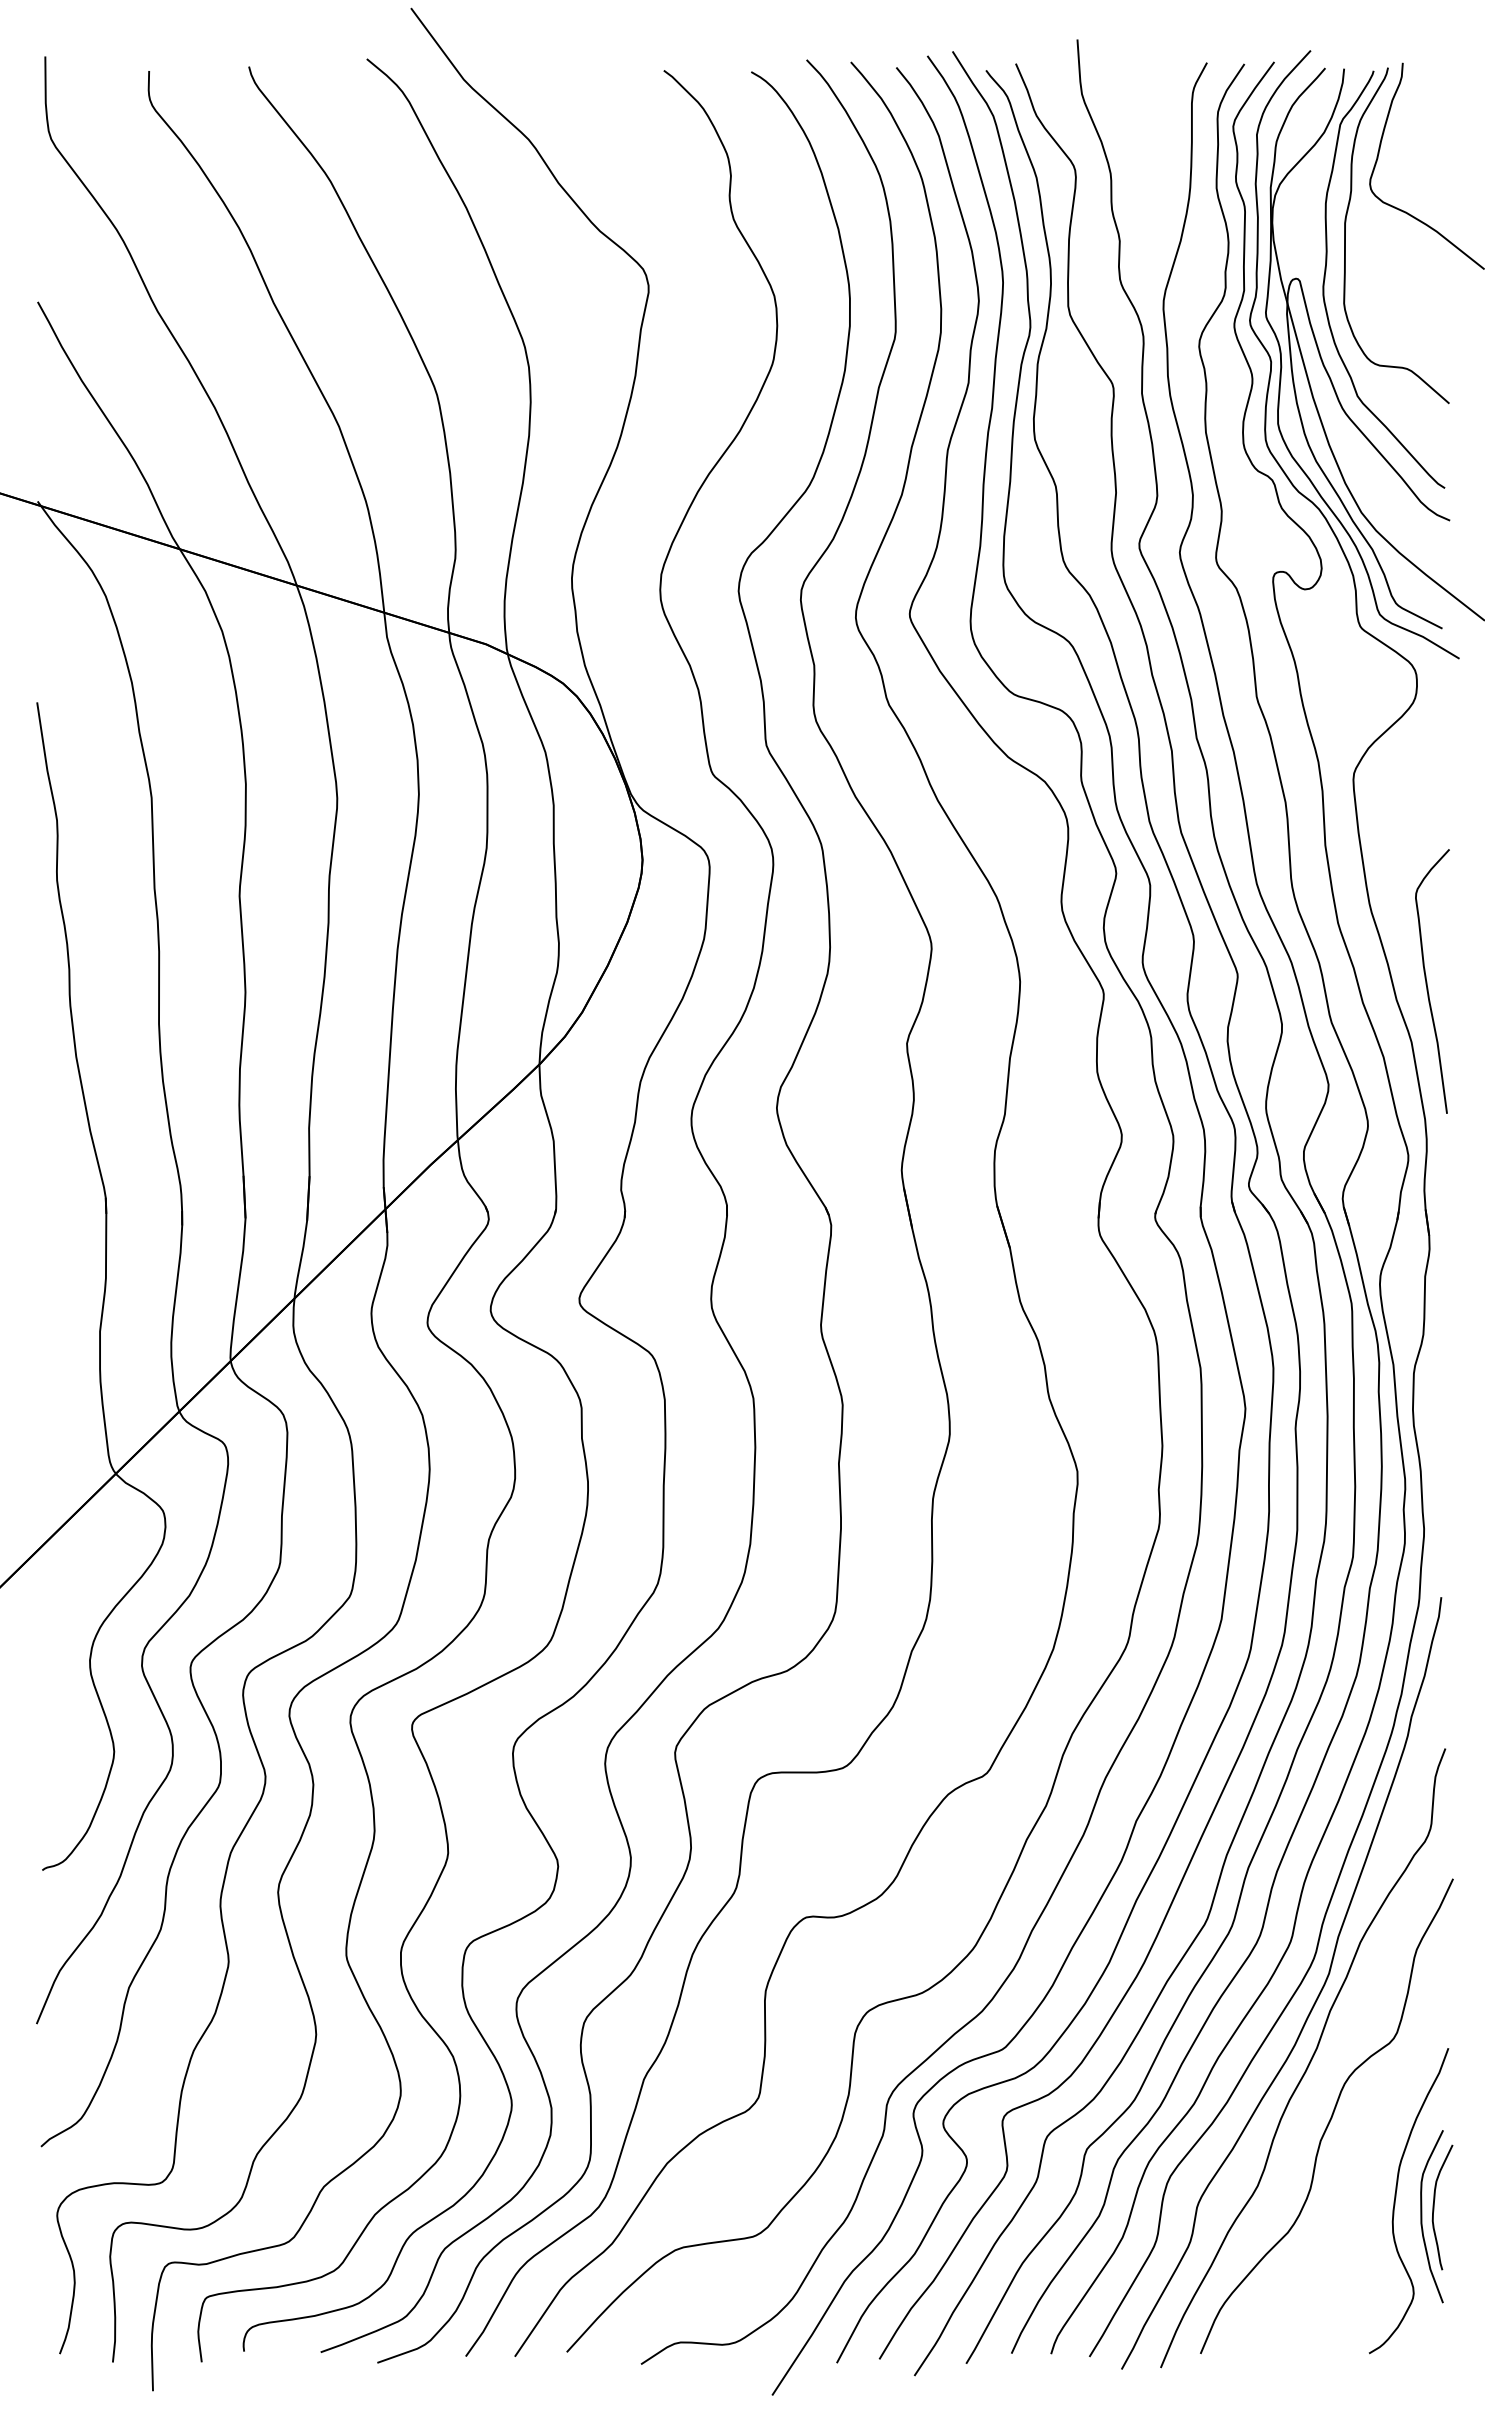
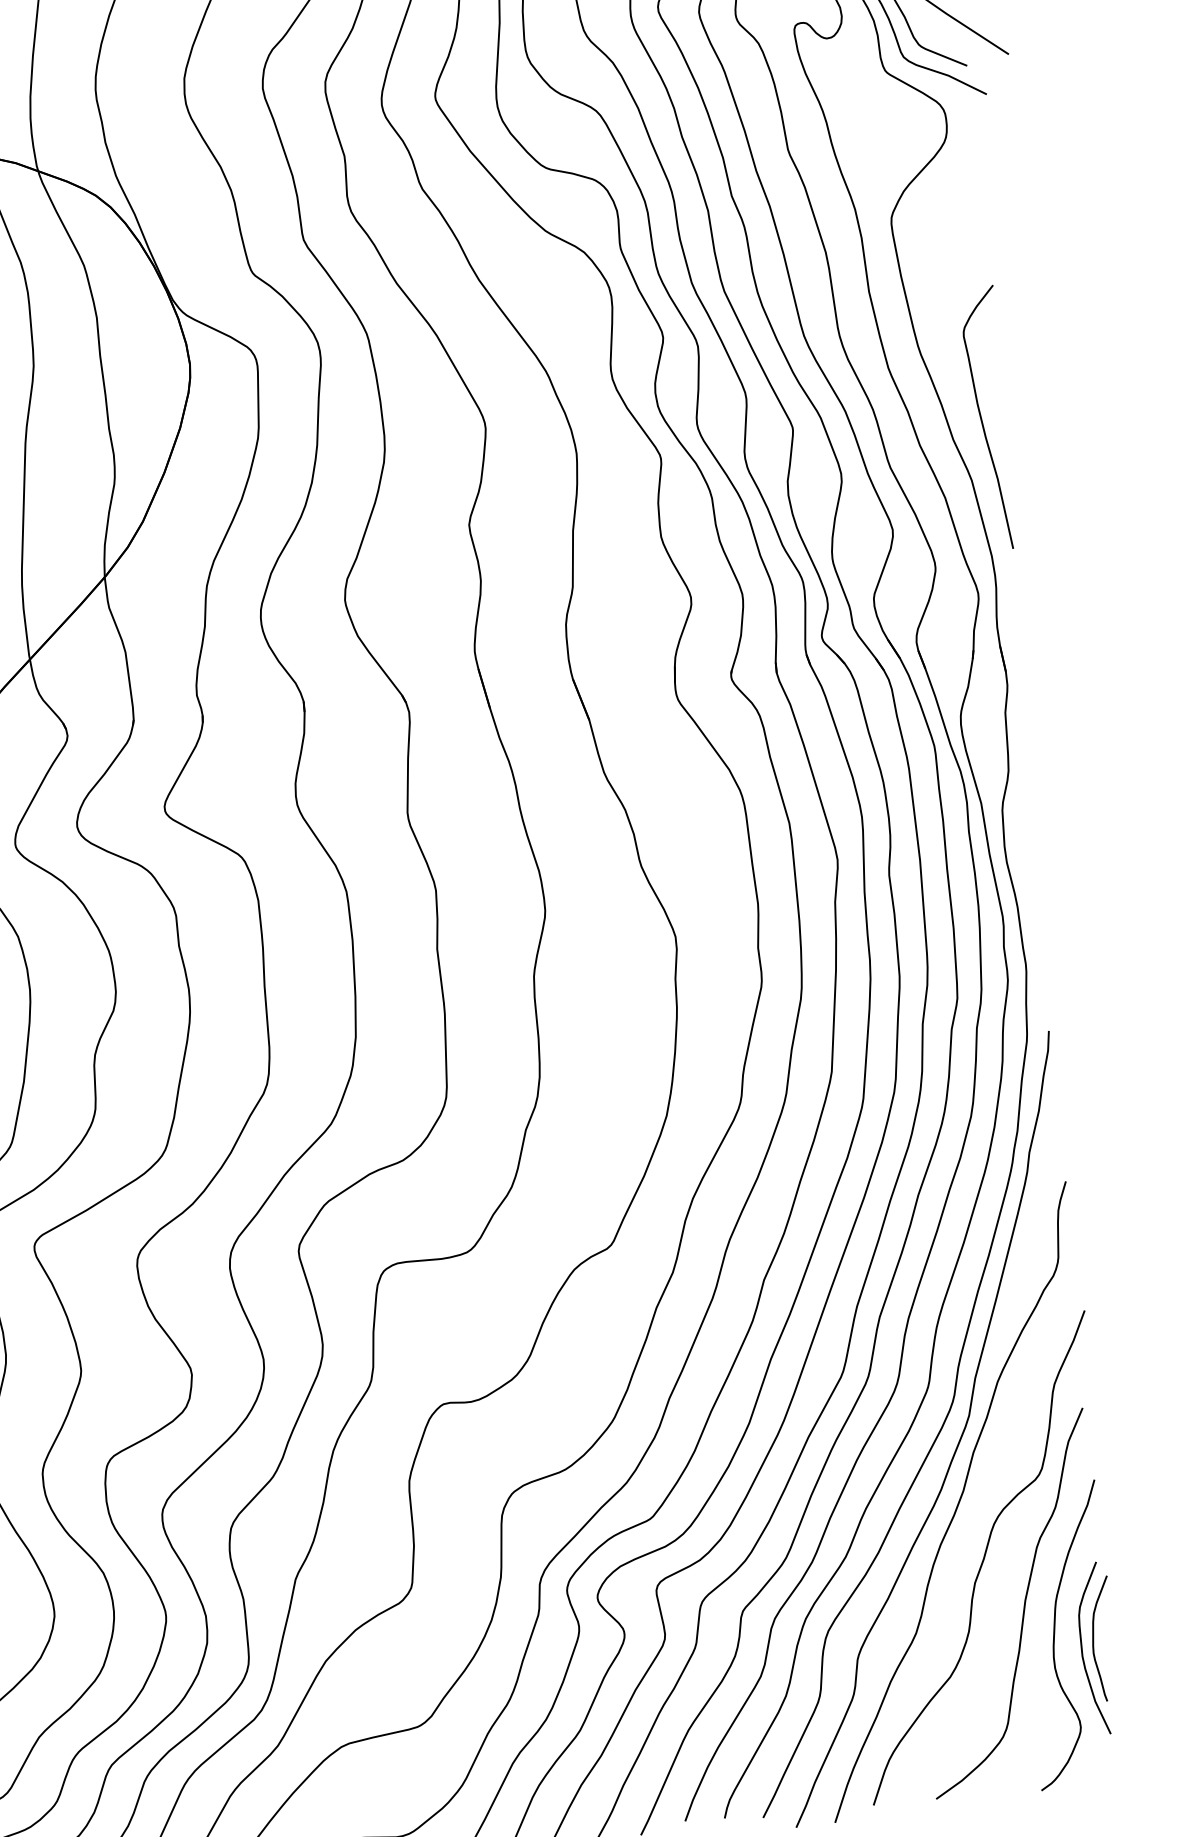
curve: (1367, 2165) -> (1023, 1603), added

